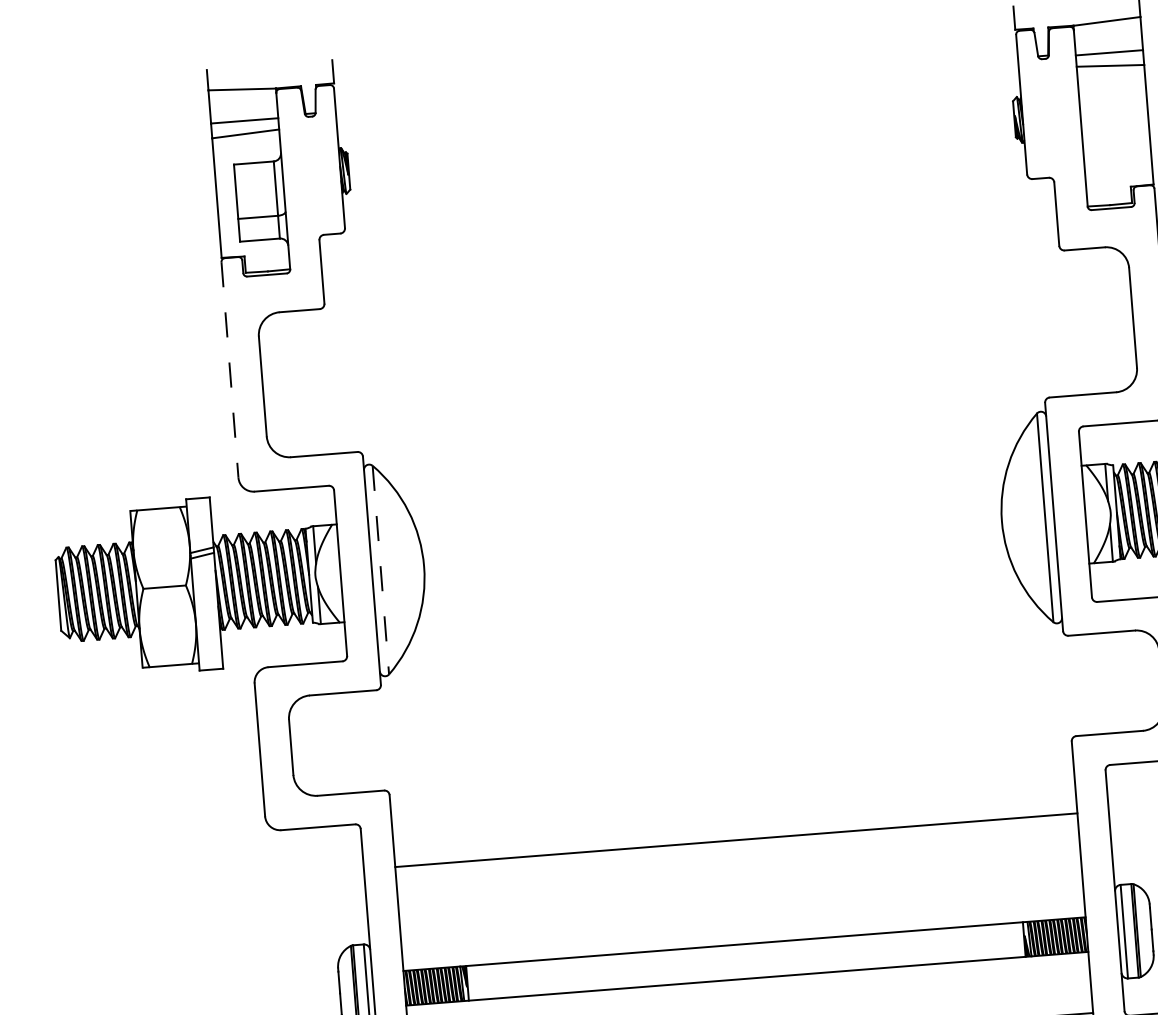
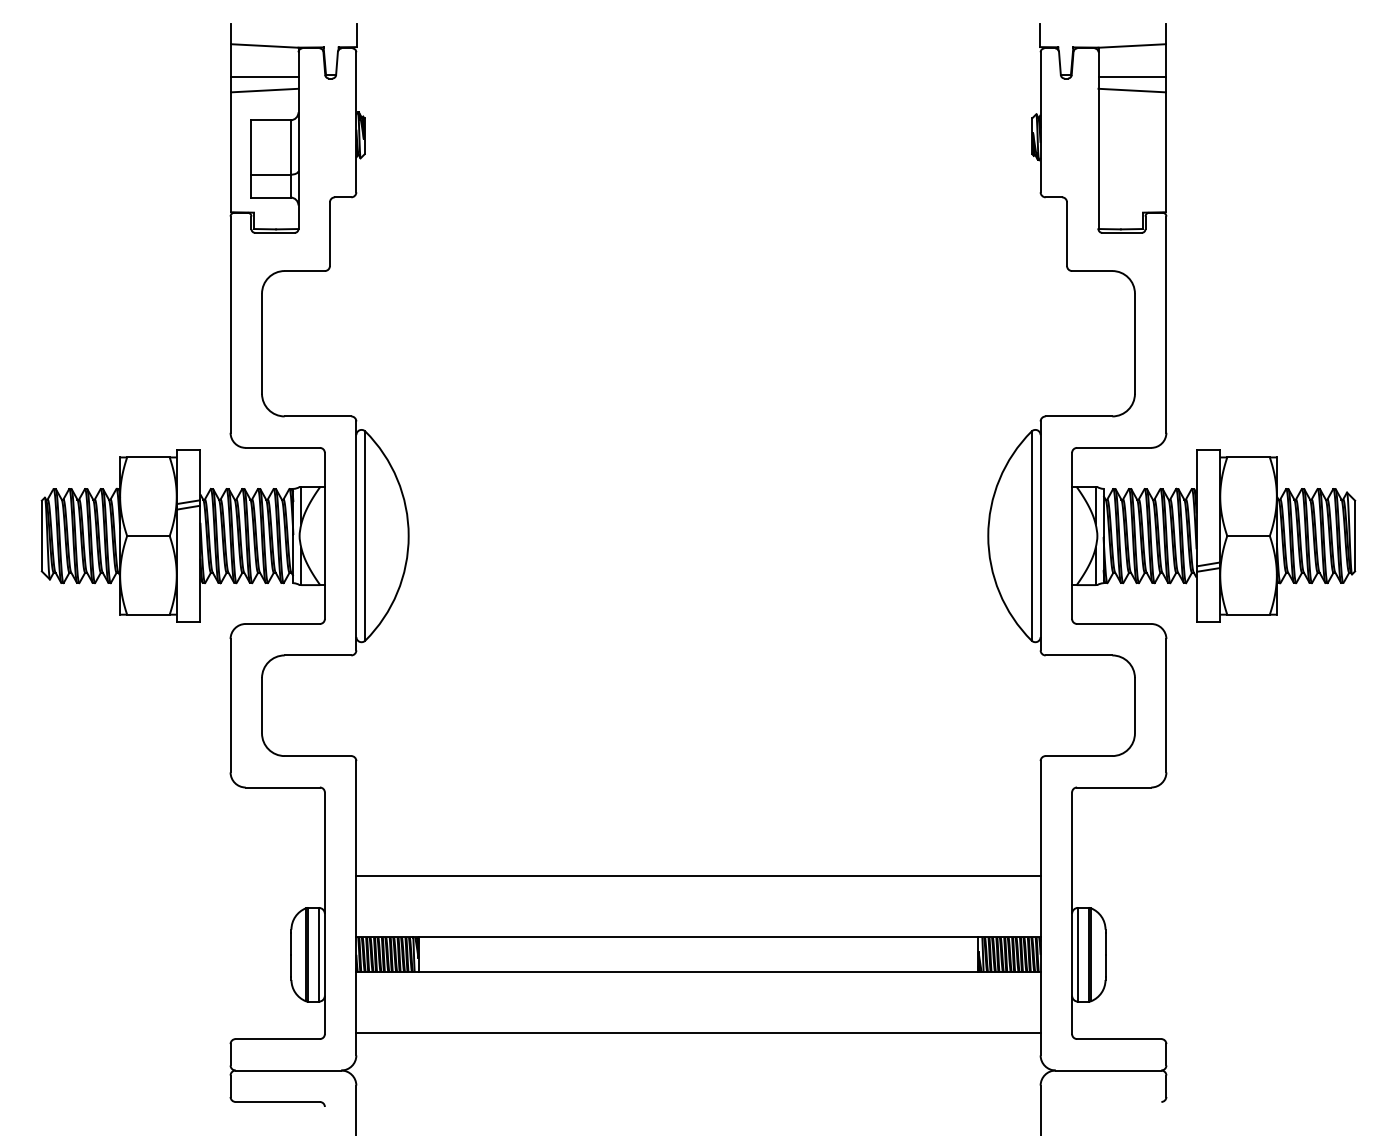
line: (229, 370) -> (230, 325), dashed -> solid
line: (381, 570) -> (365, 536), dashed -> solid
line: (736, 840) -> (698, 876), moved

